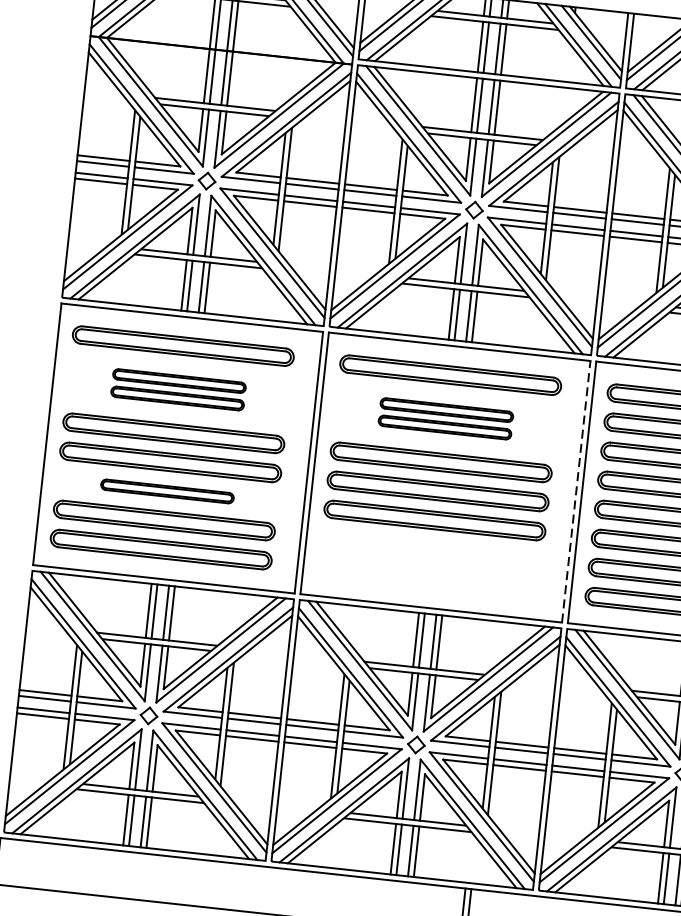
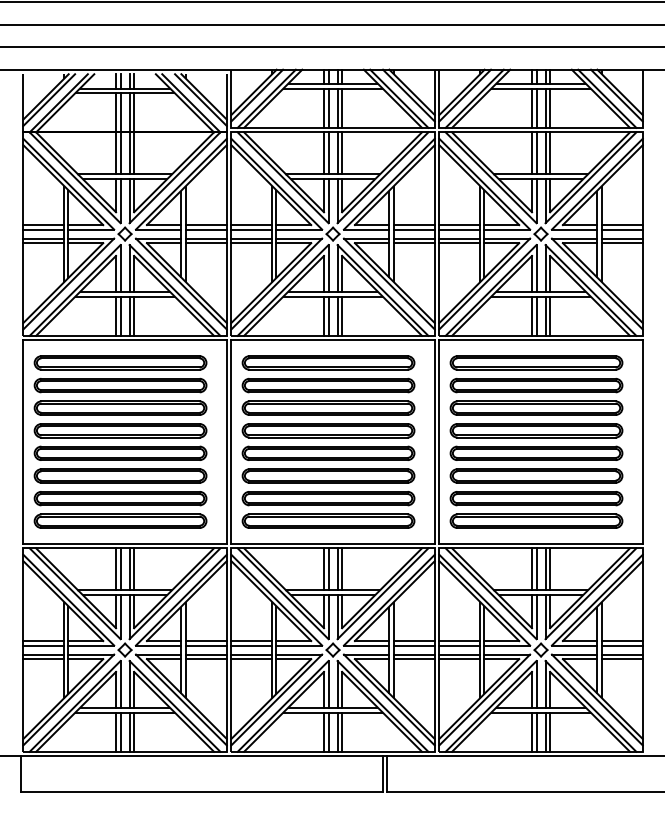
part: (178, 389) -> (120, 396), size x1.67
part: (445, 418) -> (328, 396), size x1.67
part: (167, 490) -> (120, 475), size x1.67
line: (575, 492) -> (434, 442), dashed -> solid
part: (430, 563) -> (328, 509), added

